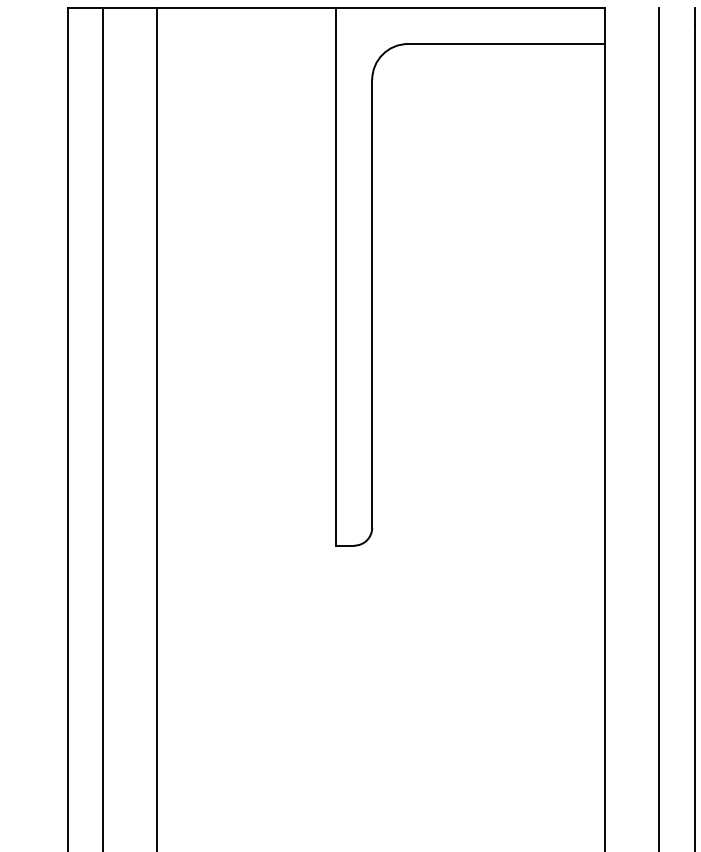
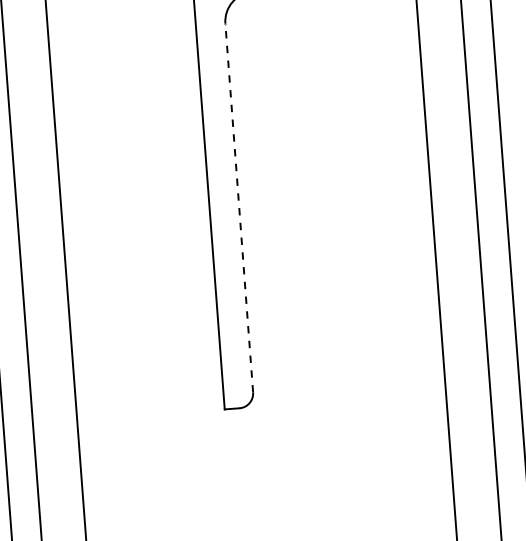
line: (372, 303) -> (239, 207), solid -> dashed

